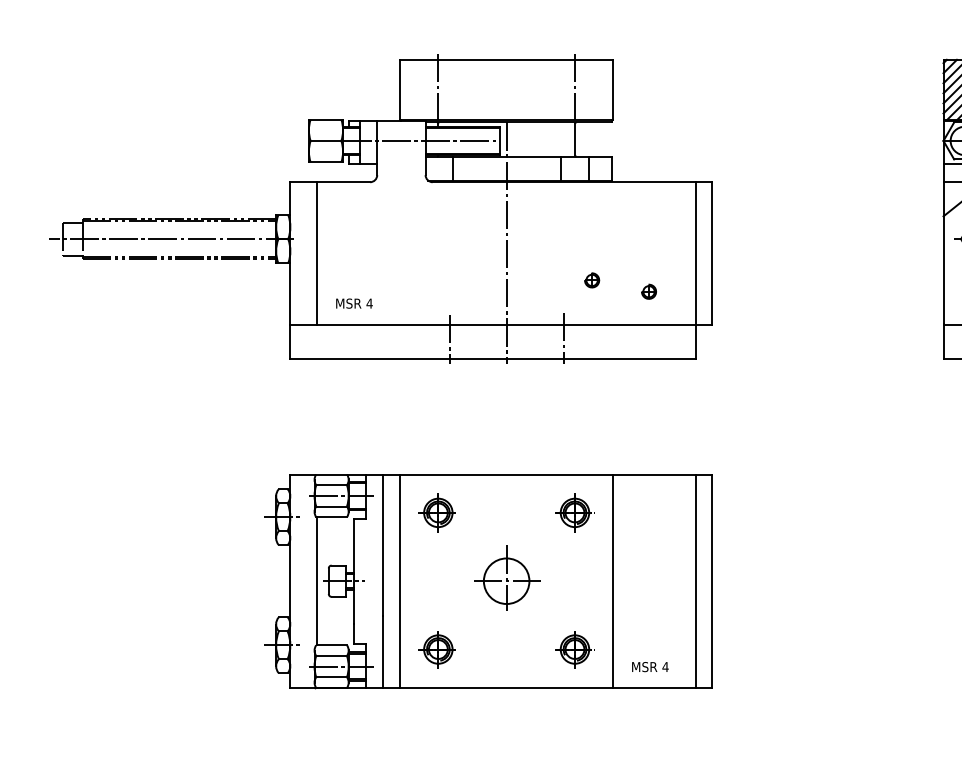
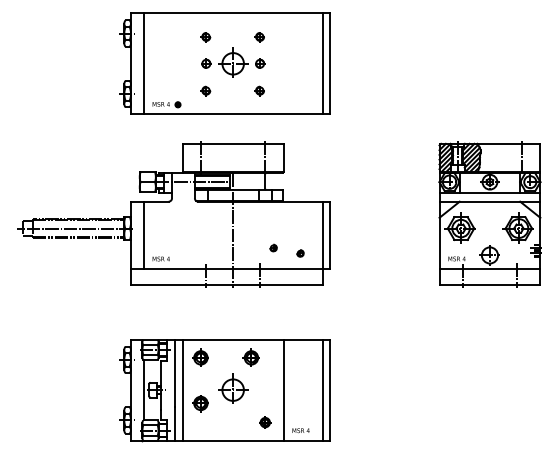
part: (572, 512) -> (250, 357), moved
part: (437, 649) -> (200, 403), moved
part: (572, 649) -> (264, 422), size x0.7

